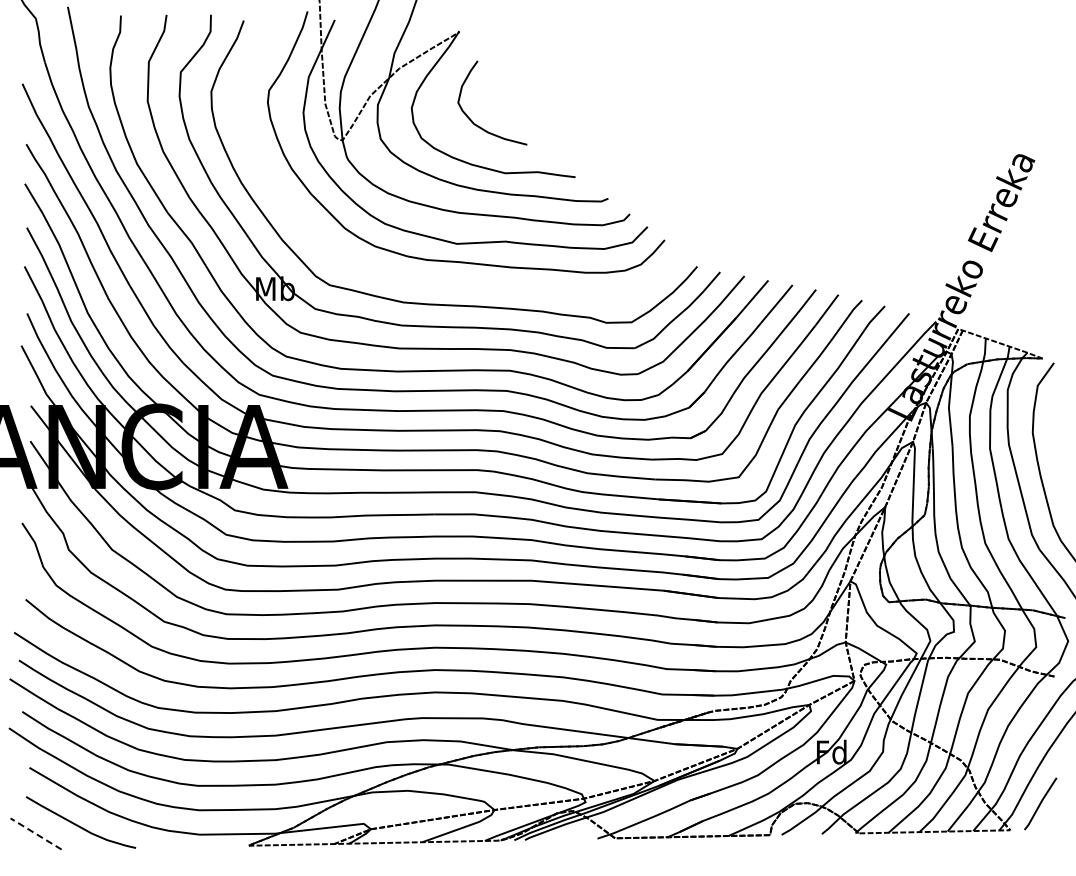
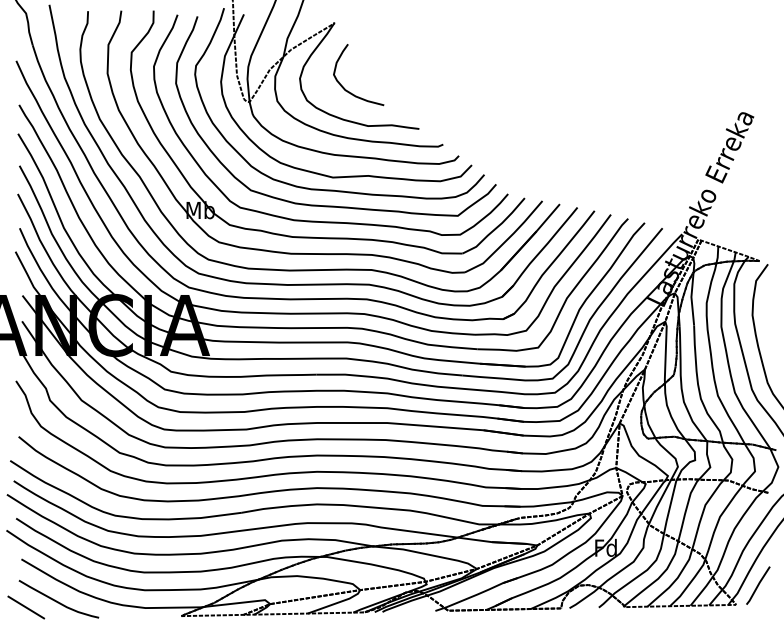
curve: (456, 282) -> (332, 205), added
line: (36, 833) -> (26, 607), dashed -> solid

